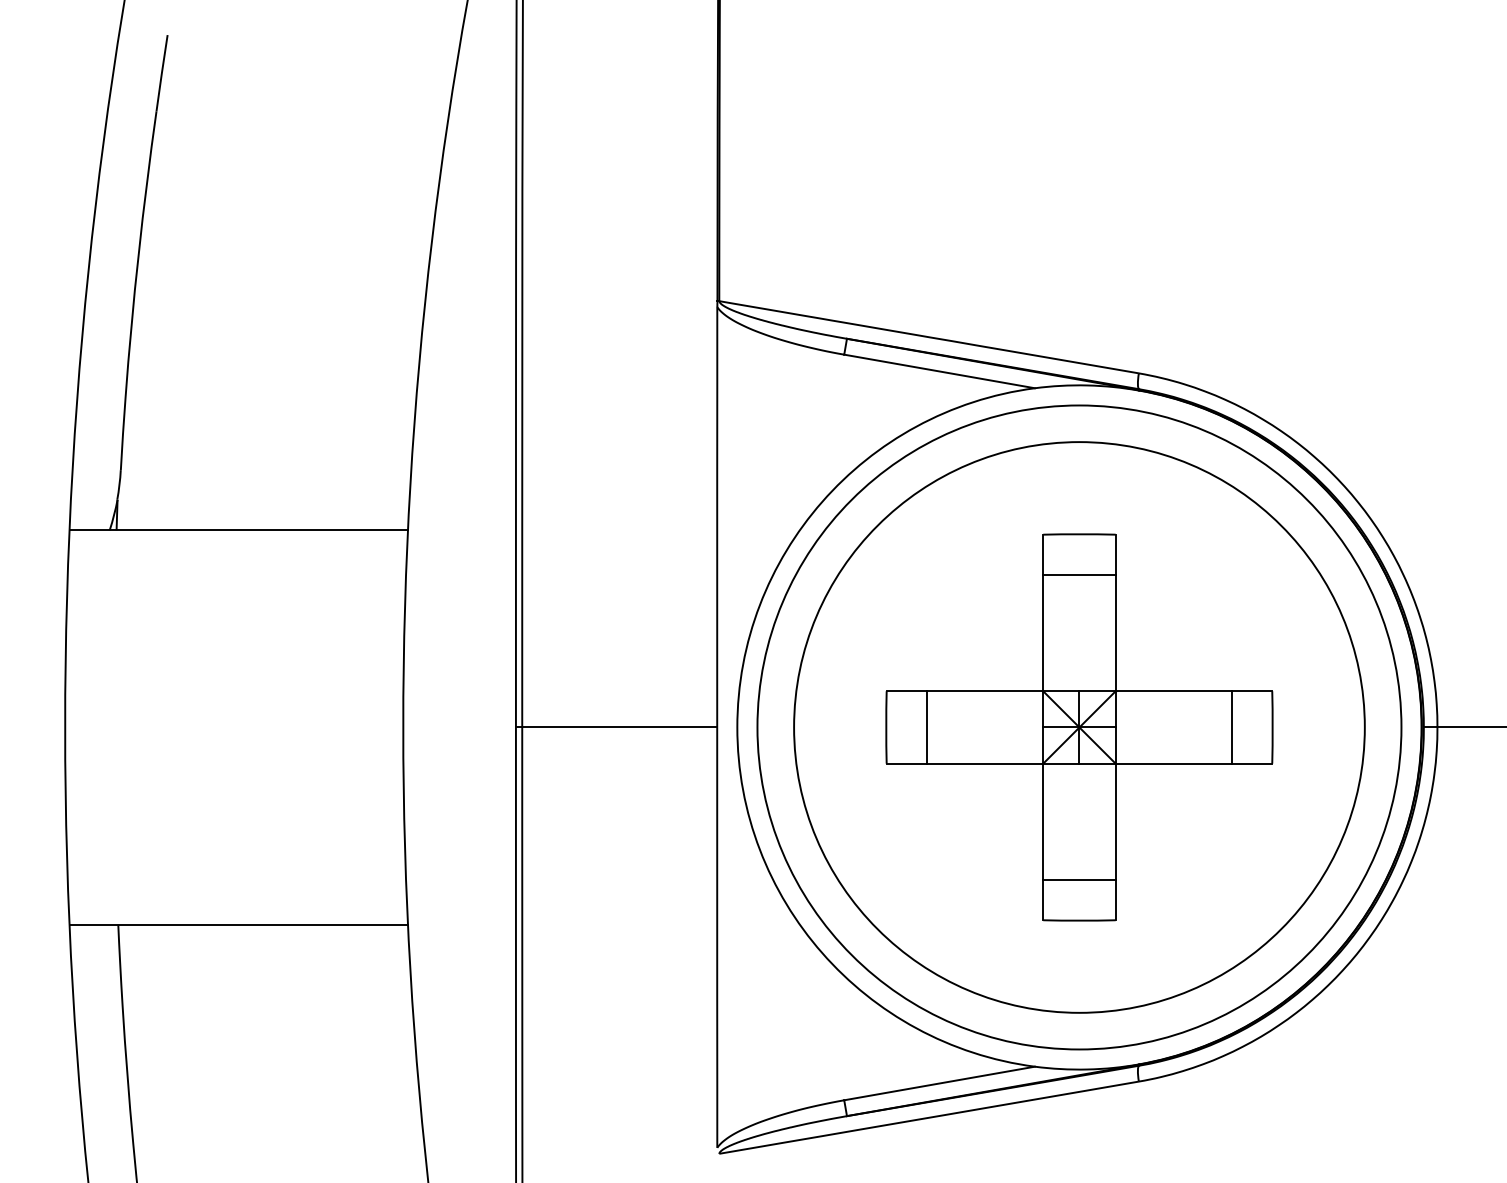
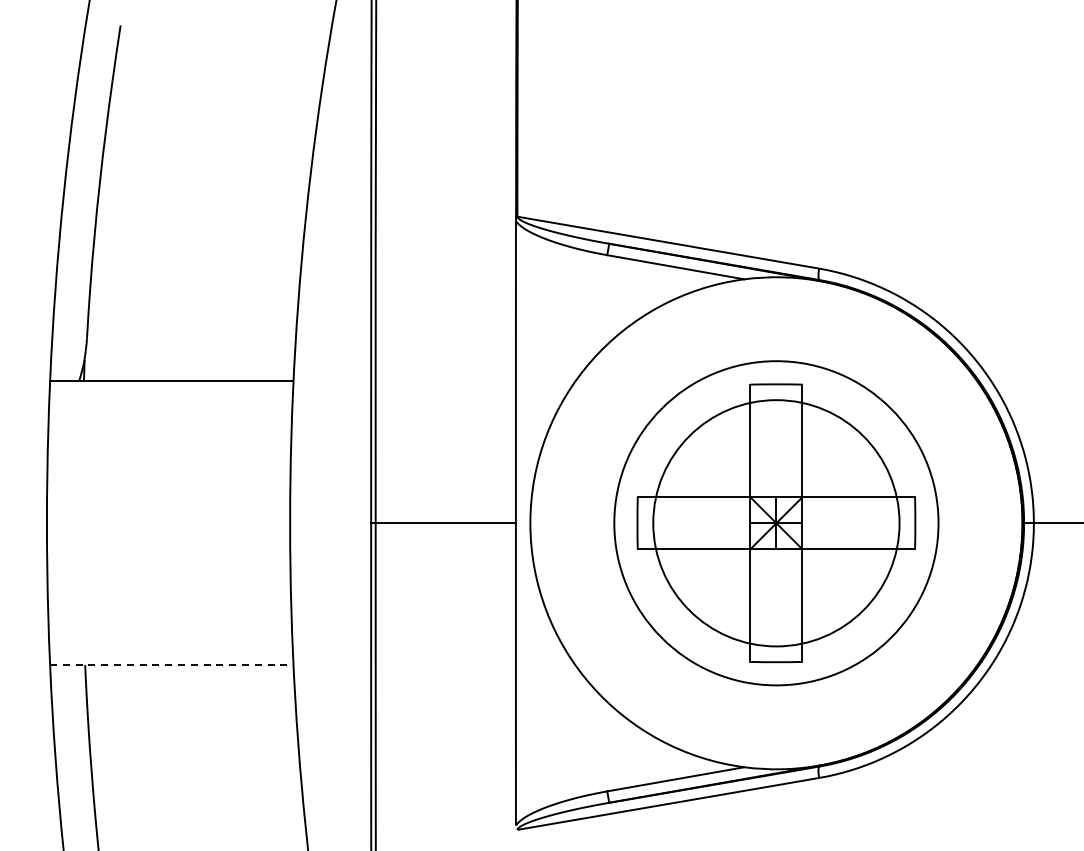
line: (1079, 574) -> (776, 413), removed
circle: (1078, 726) -> (775, 522), size x0.7
line: (926, 727) -> (666, 523), removed
circle: (1079, 727) -> (776, 523), size x0.6
line: (1232, 727) -> (886, 523), removed
line: (1079, 880) -> (776, 633), removed
line: (238, 925) -> (171, 665), solid -> dashed

